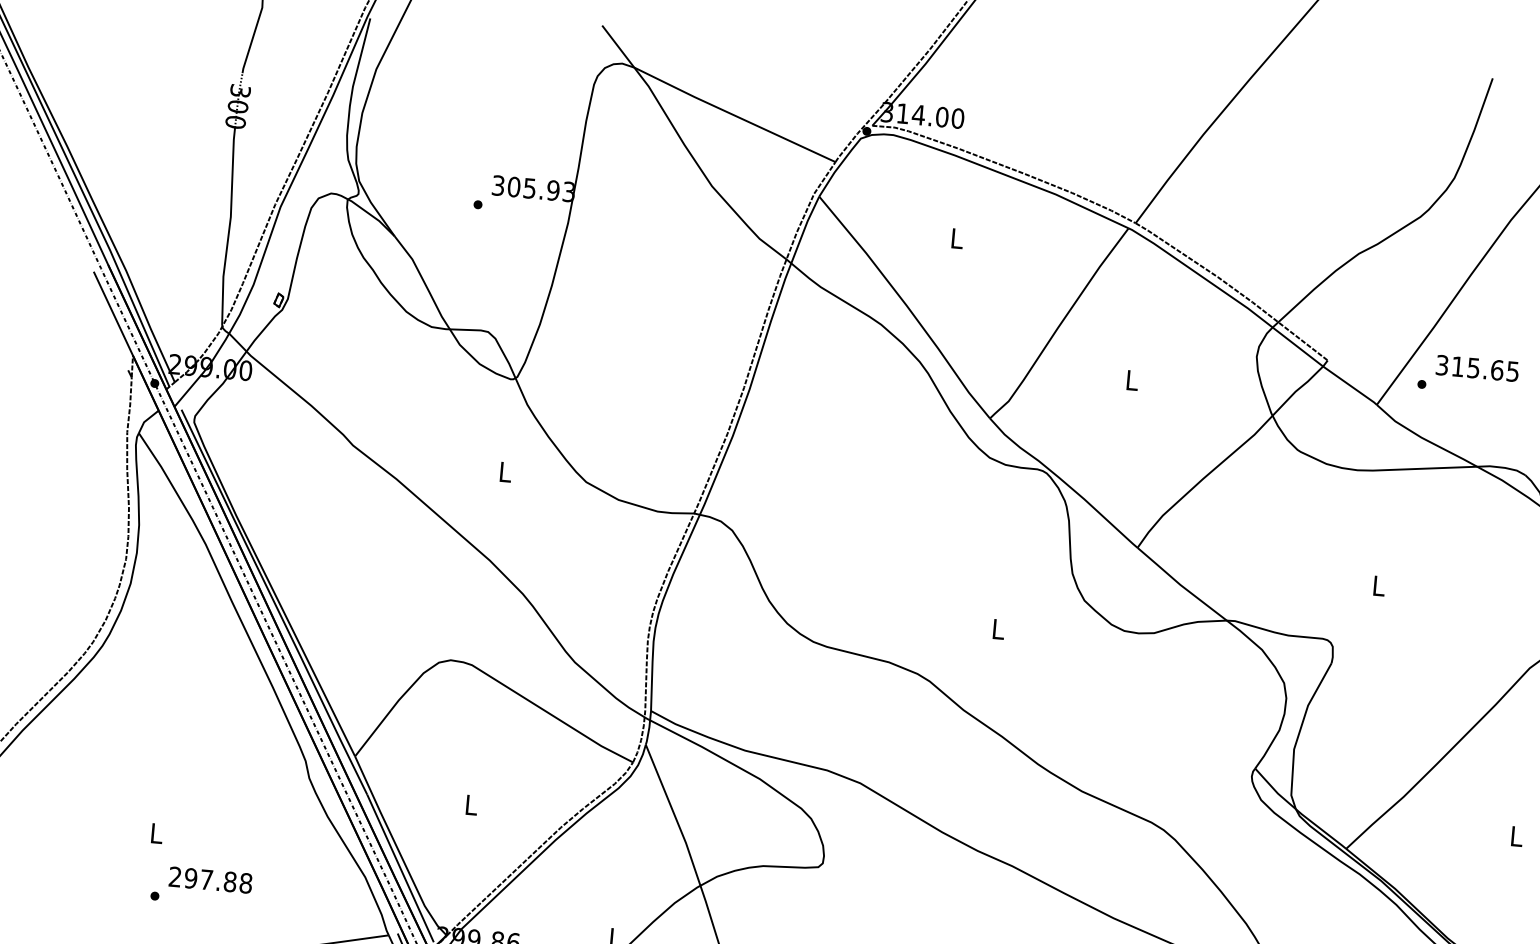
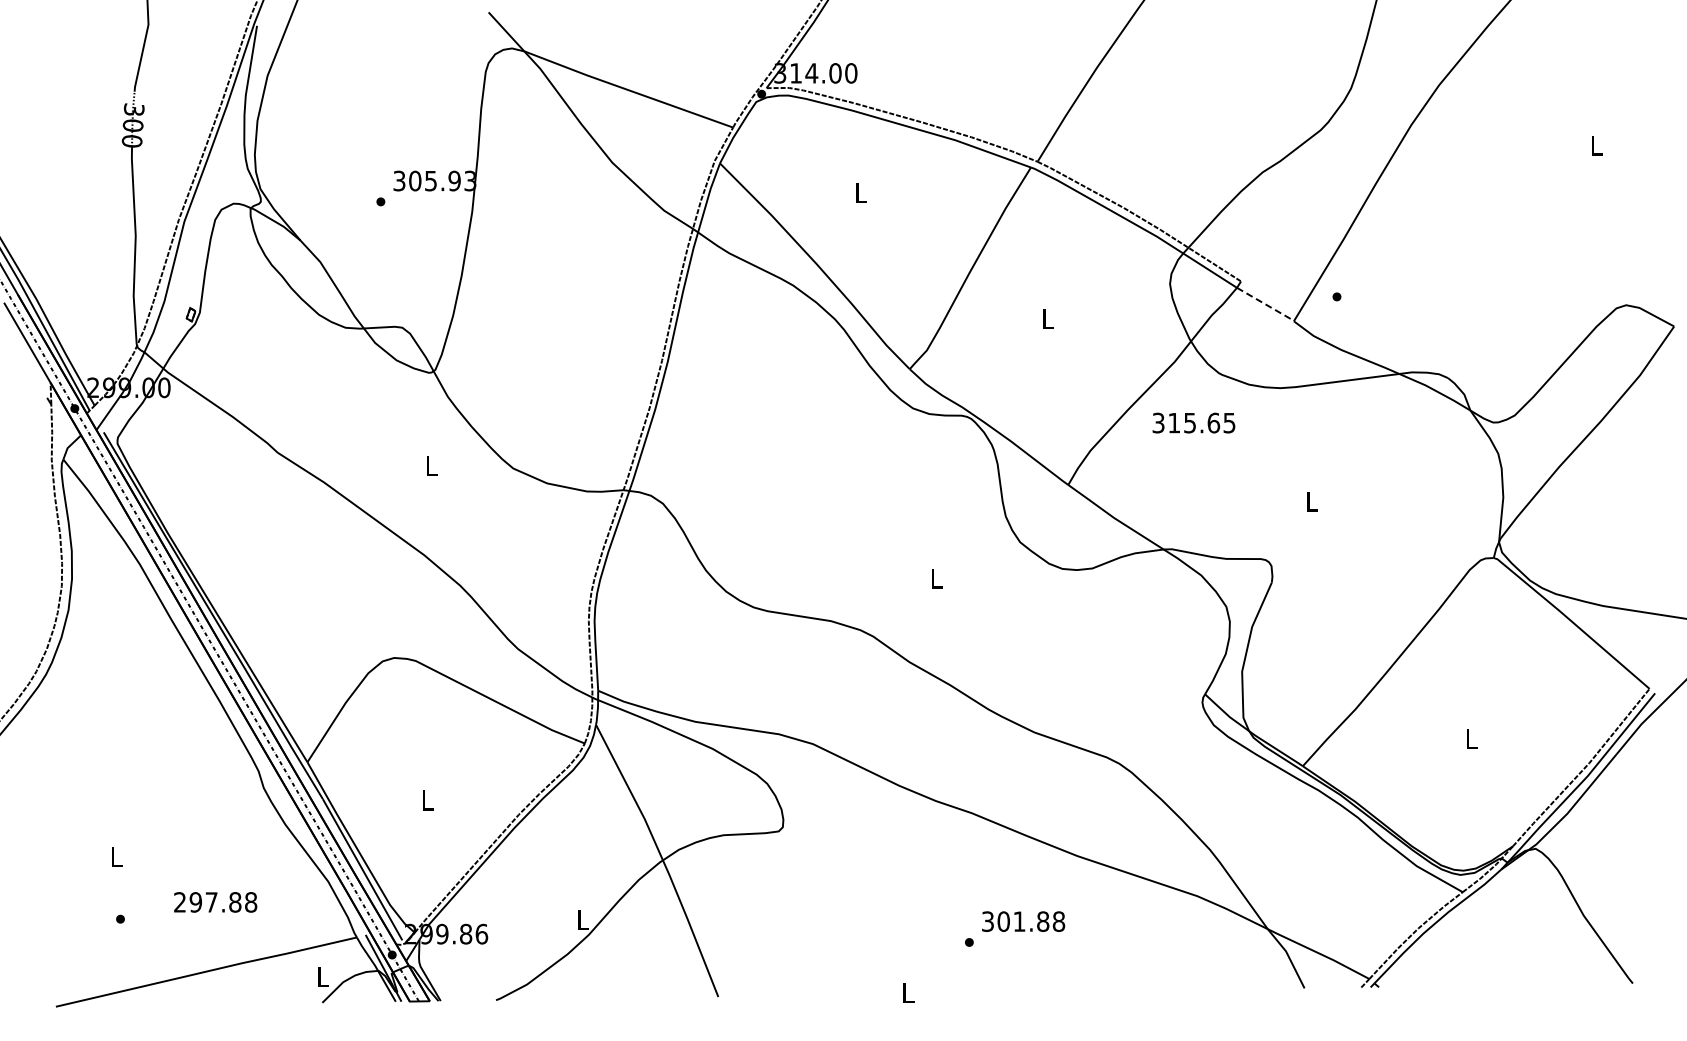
text: (1477, 367) -> (1193, 422), moved
line: (1351, 385) -> (1266, 304), solid -> dashed
text: (210, 880) -> (215, 902), moved

